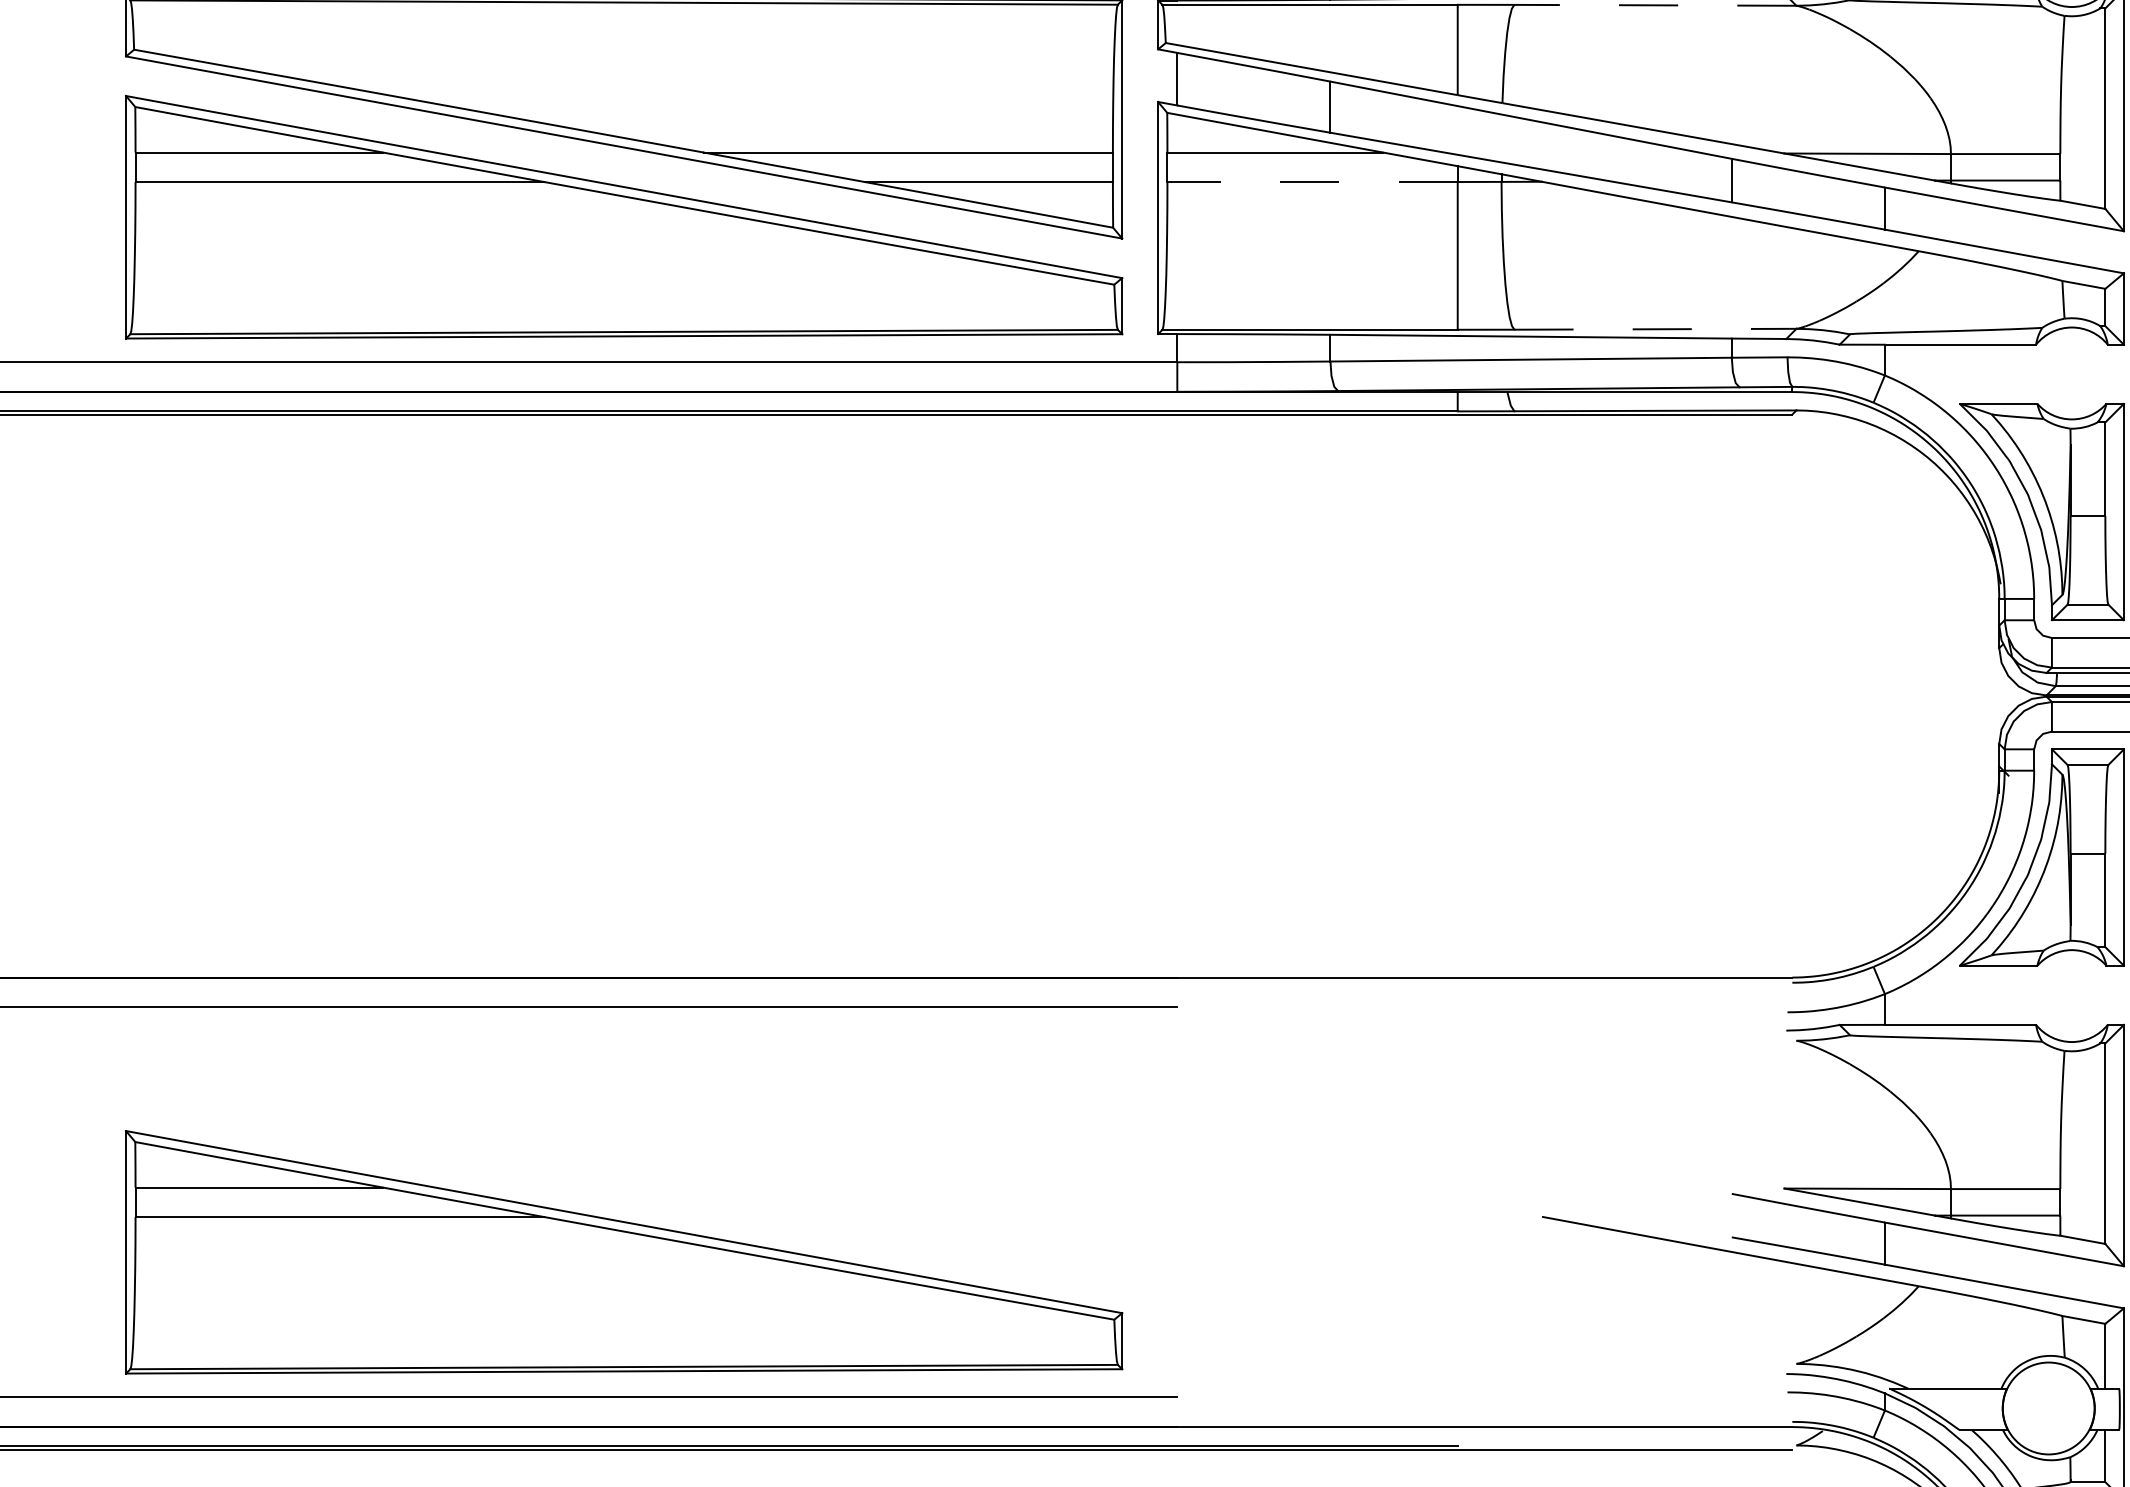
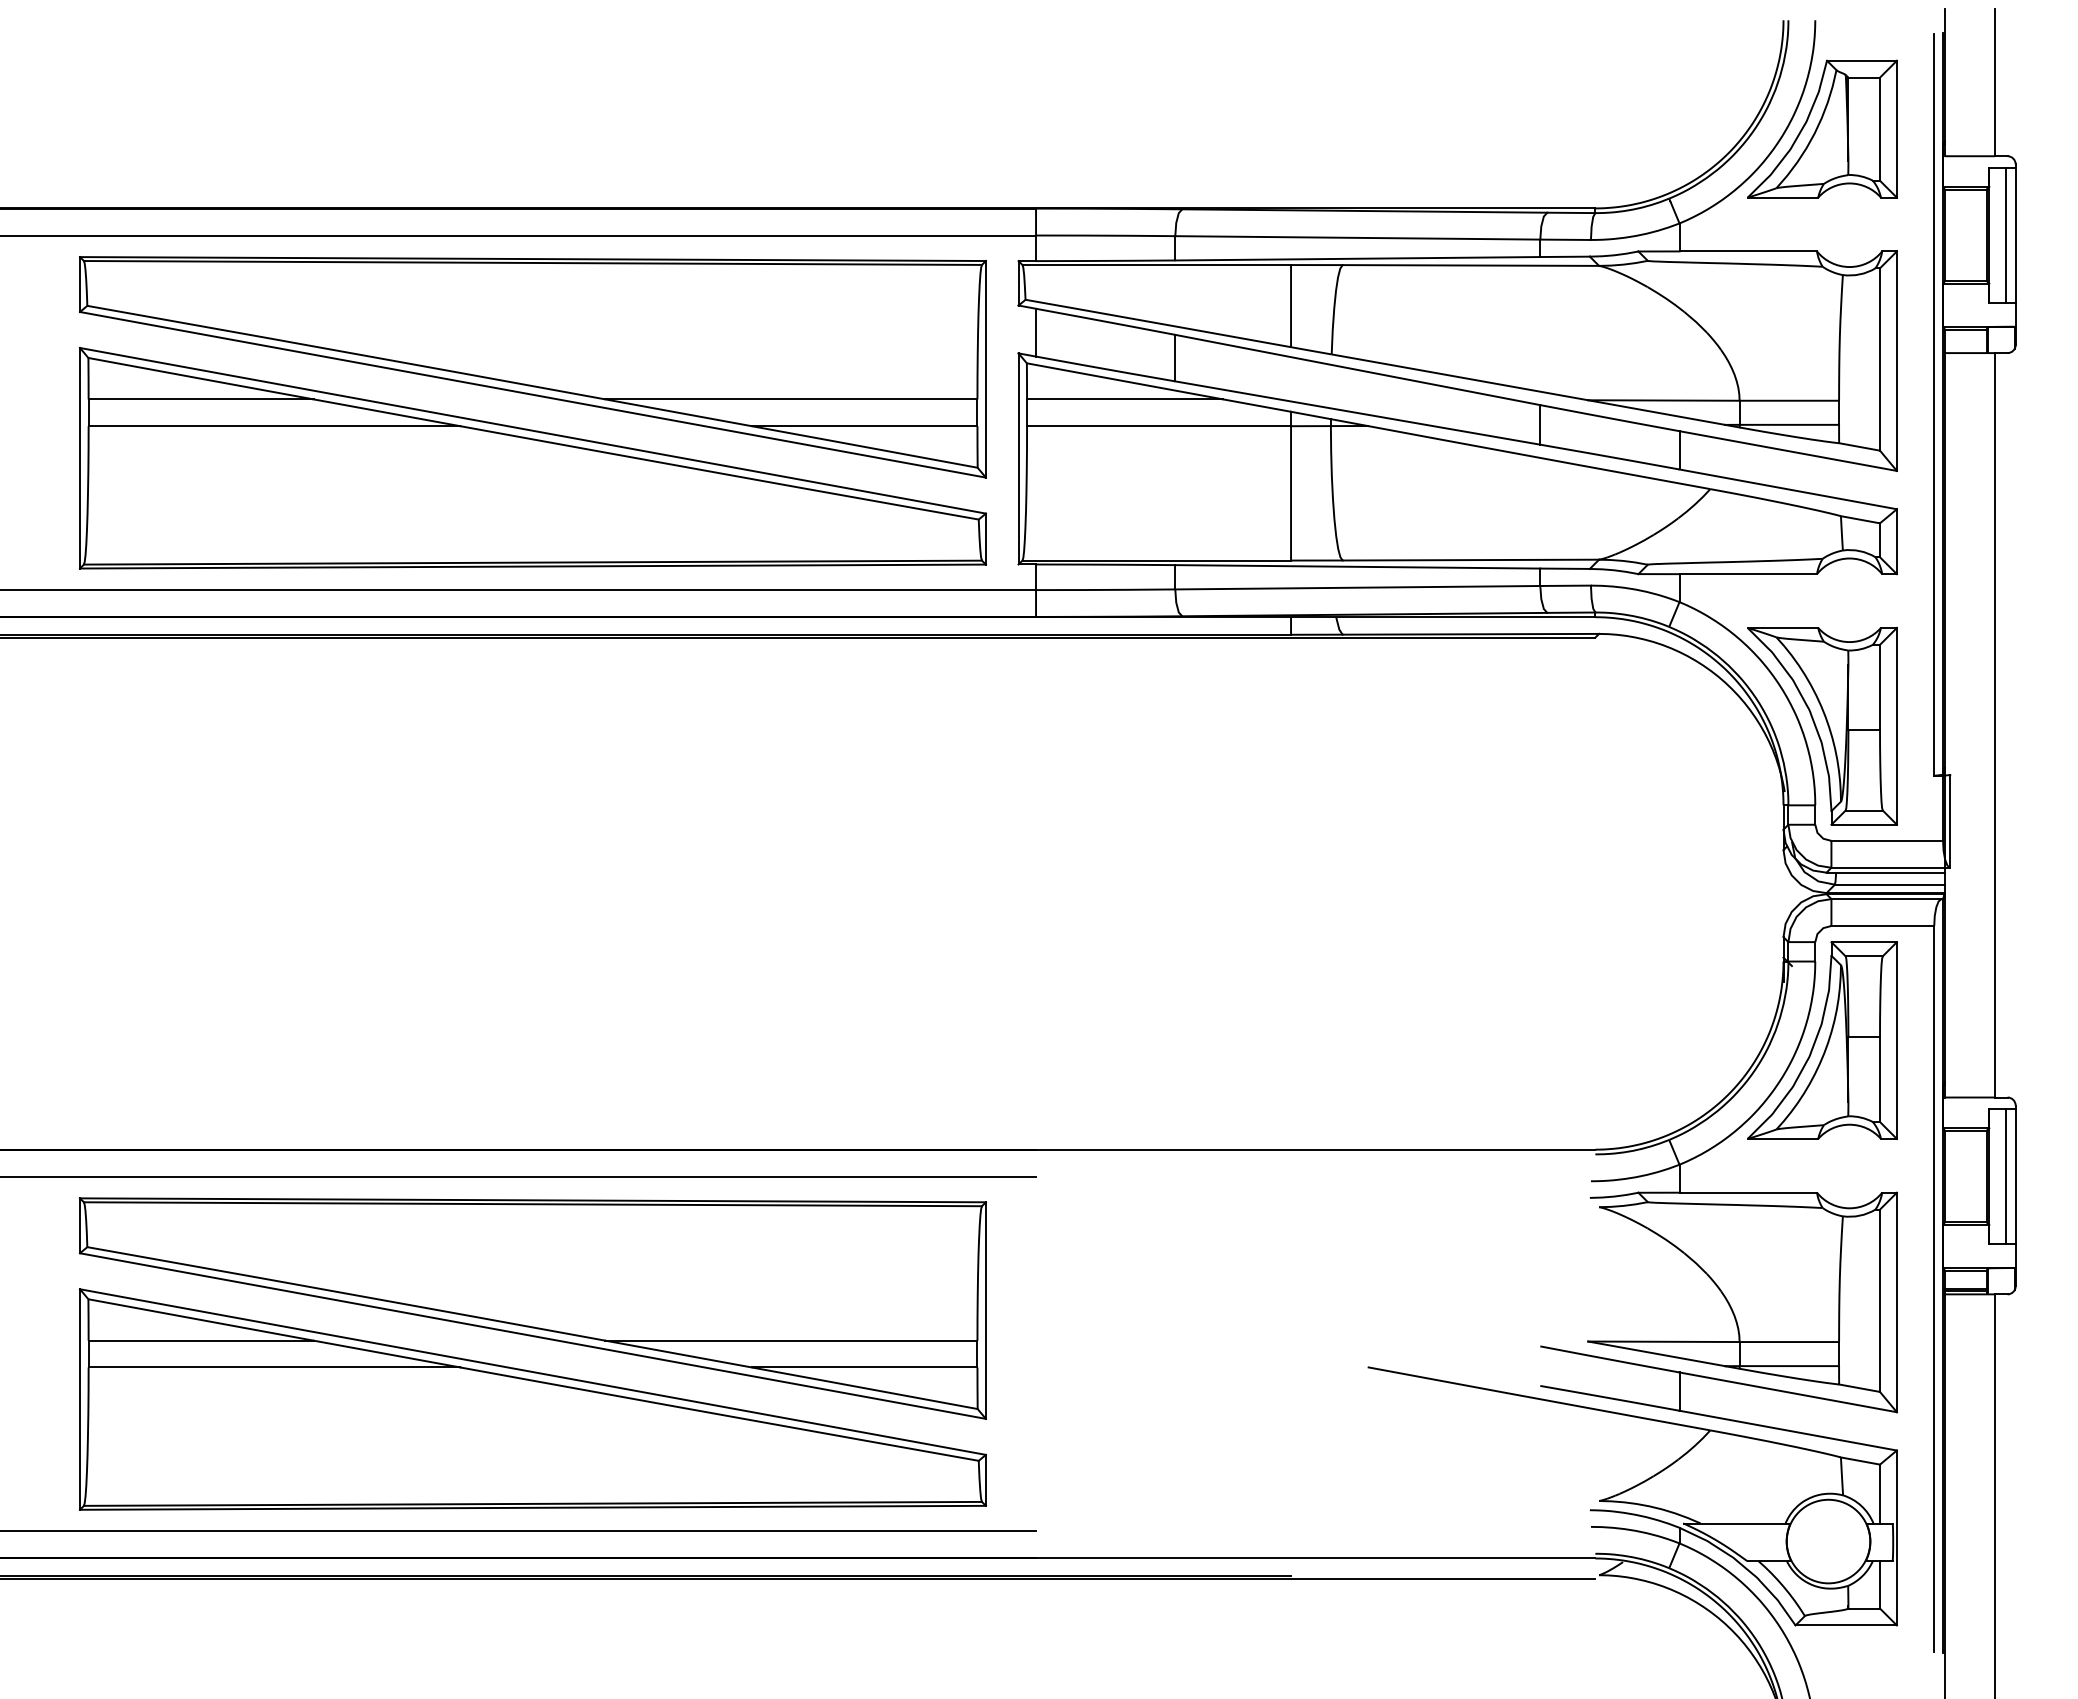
line: (1655, 5) -> (1470, 265), dashed -> solid
line: (1313, 182) -> (1159, 426), dashed -> solid
line: (1656, 329) -> (1471, 560), dashed -> solid
part: (623, 1152) -> (532, 1308), added

